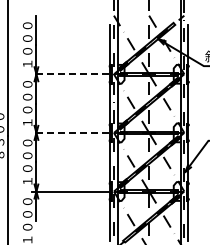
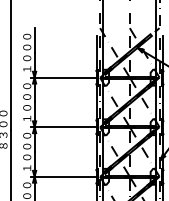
line: (70, 74) -> (63, 77), dashed -> solid
line: (70, 132) -> (63, 126), dashed -> solid

